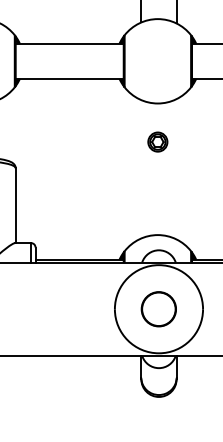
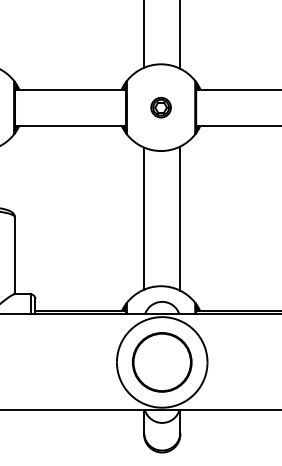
part: (157, 141) -> (160, 107), moved
line: (141, 169) -> (144, 218), added
line: (176, 169) -> (180, 218), added
part: (158, 309) -> (161, 362), size x1.67

